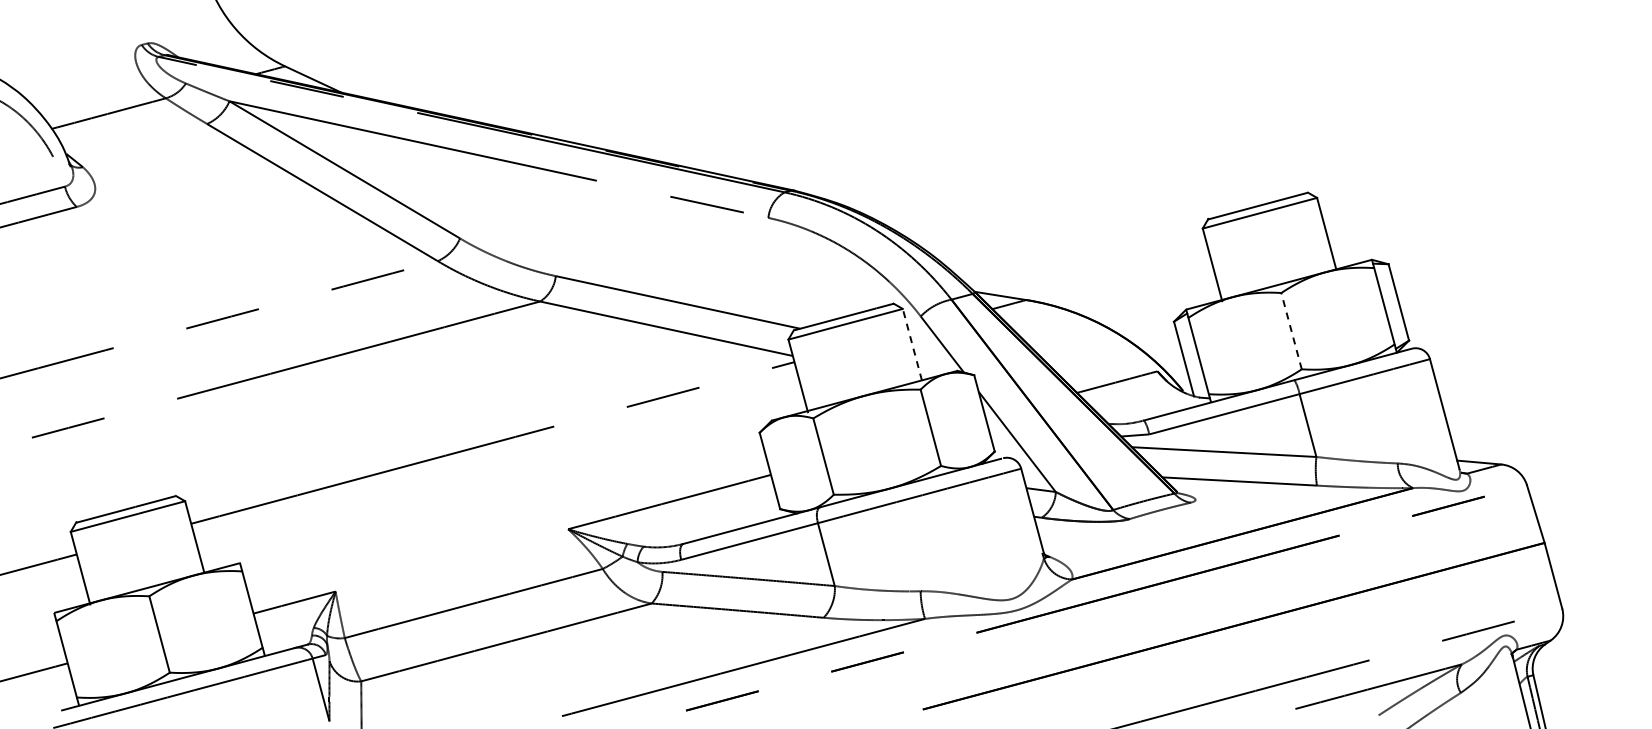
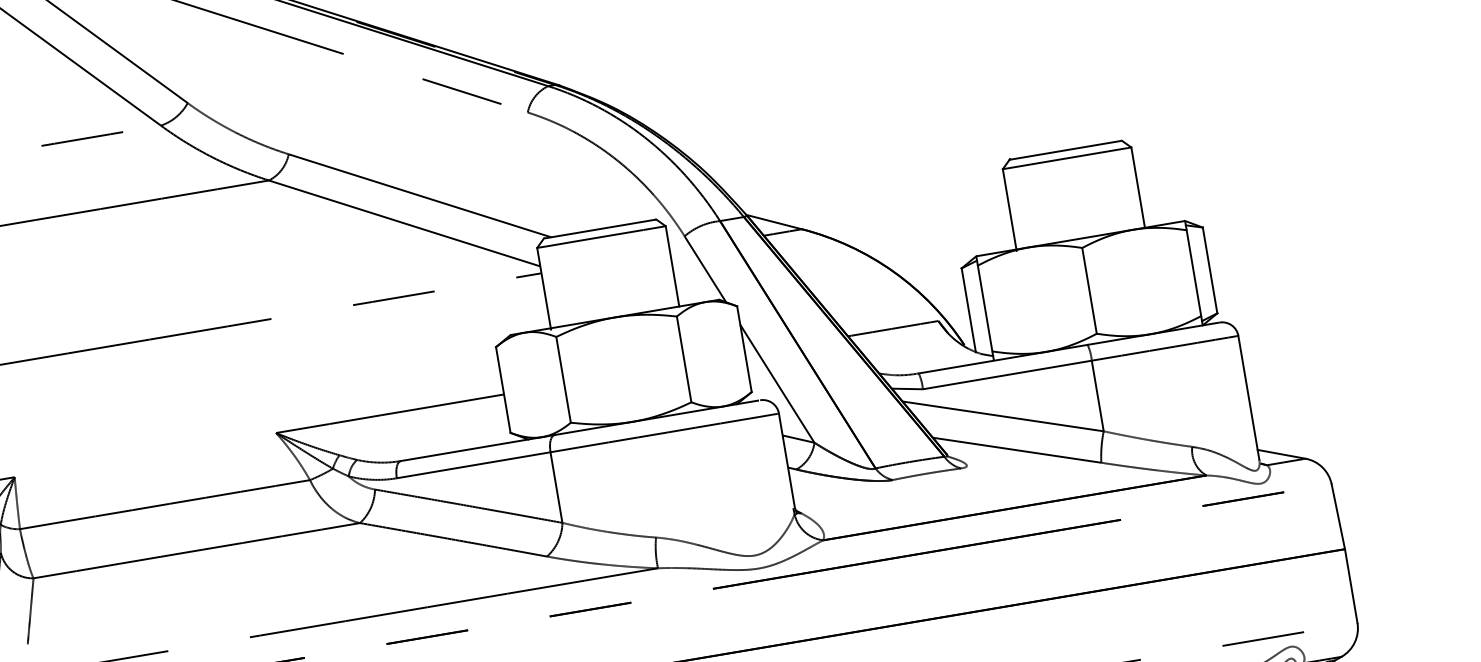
line: (1291, 331) -> (1089, 291), dashed -> solid
line: (912, 344) -> (672, 266), dashed -> solid

